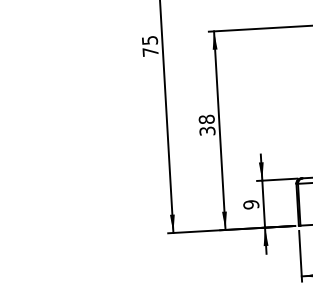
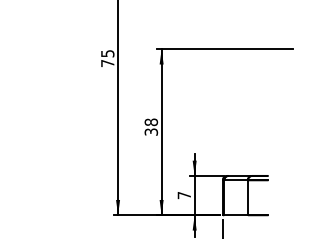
text: (251, 204) -> (184, 195), 9 -> 7

